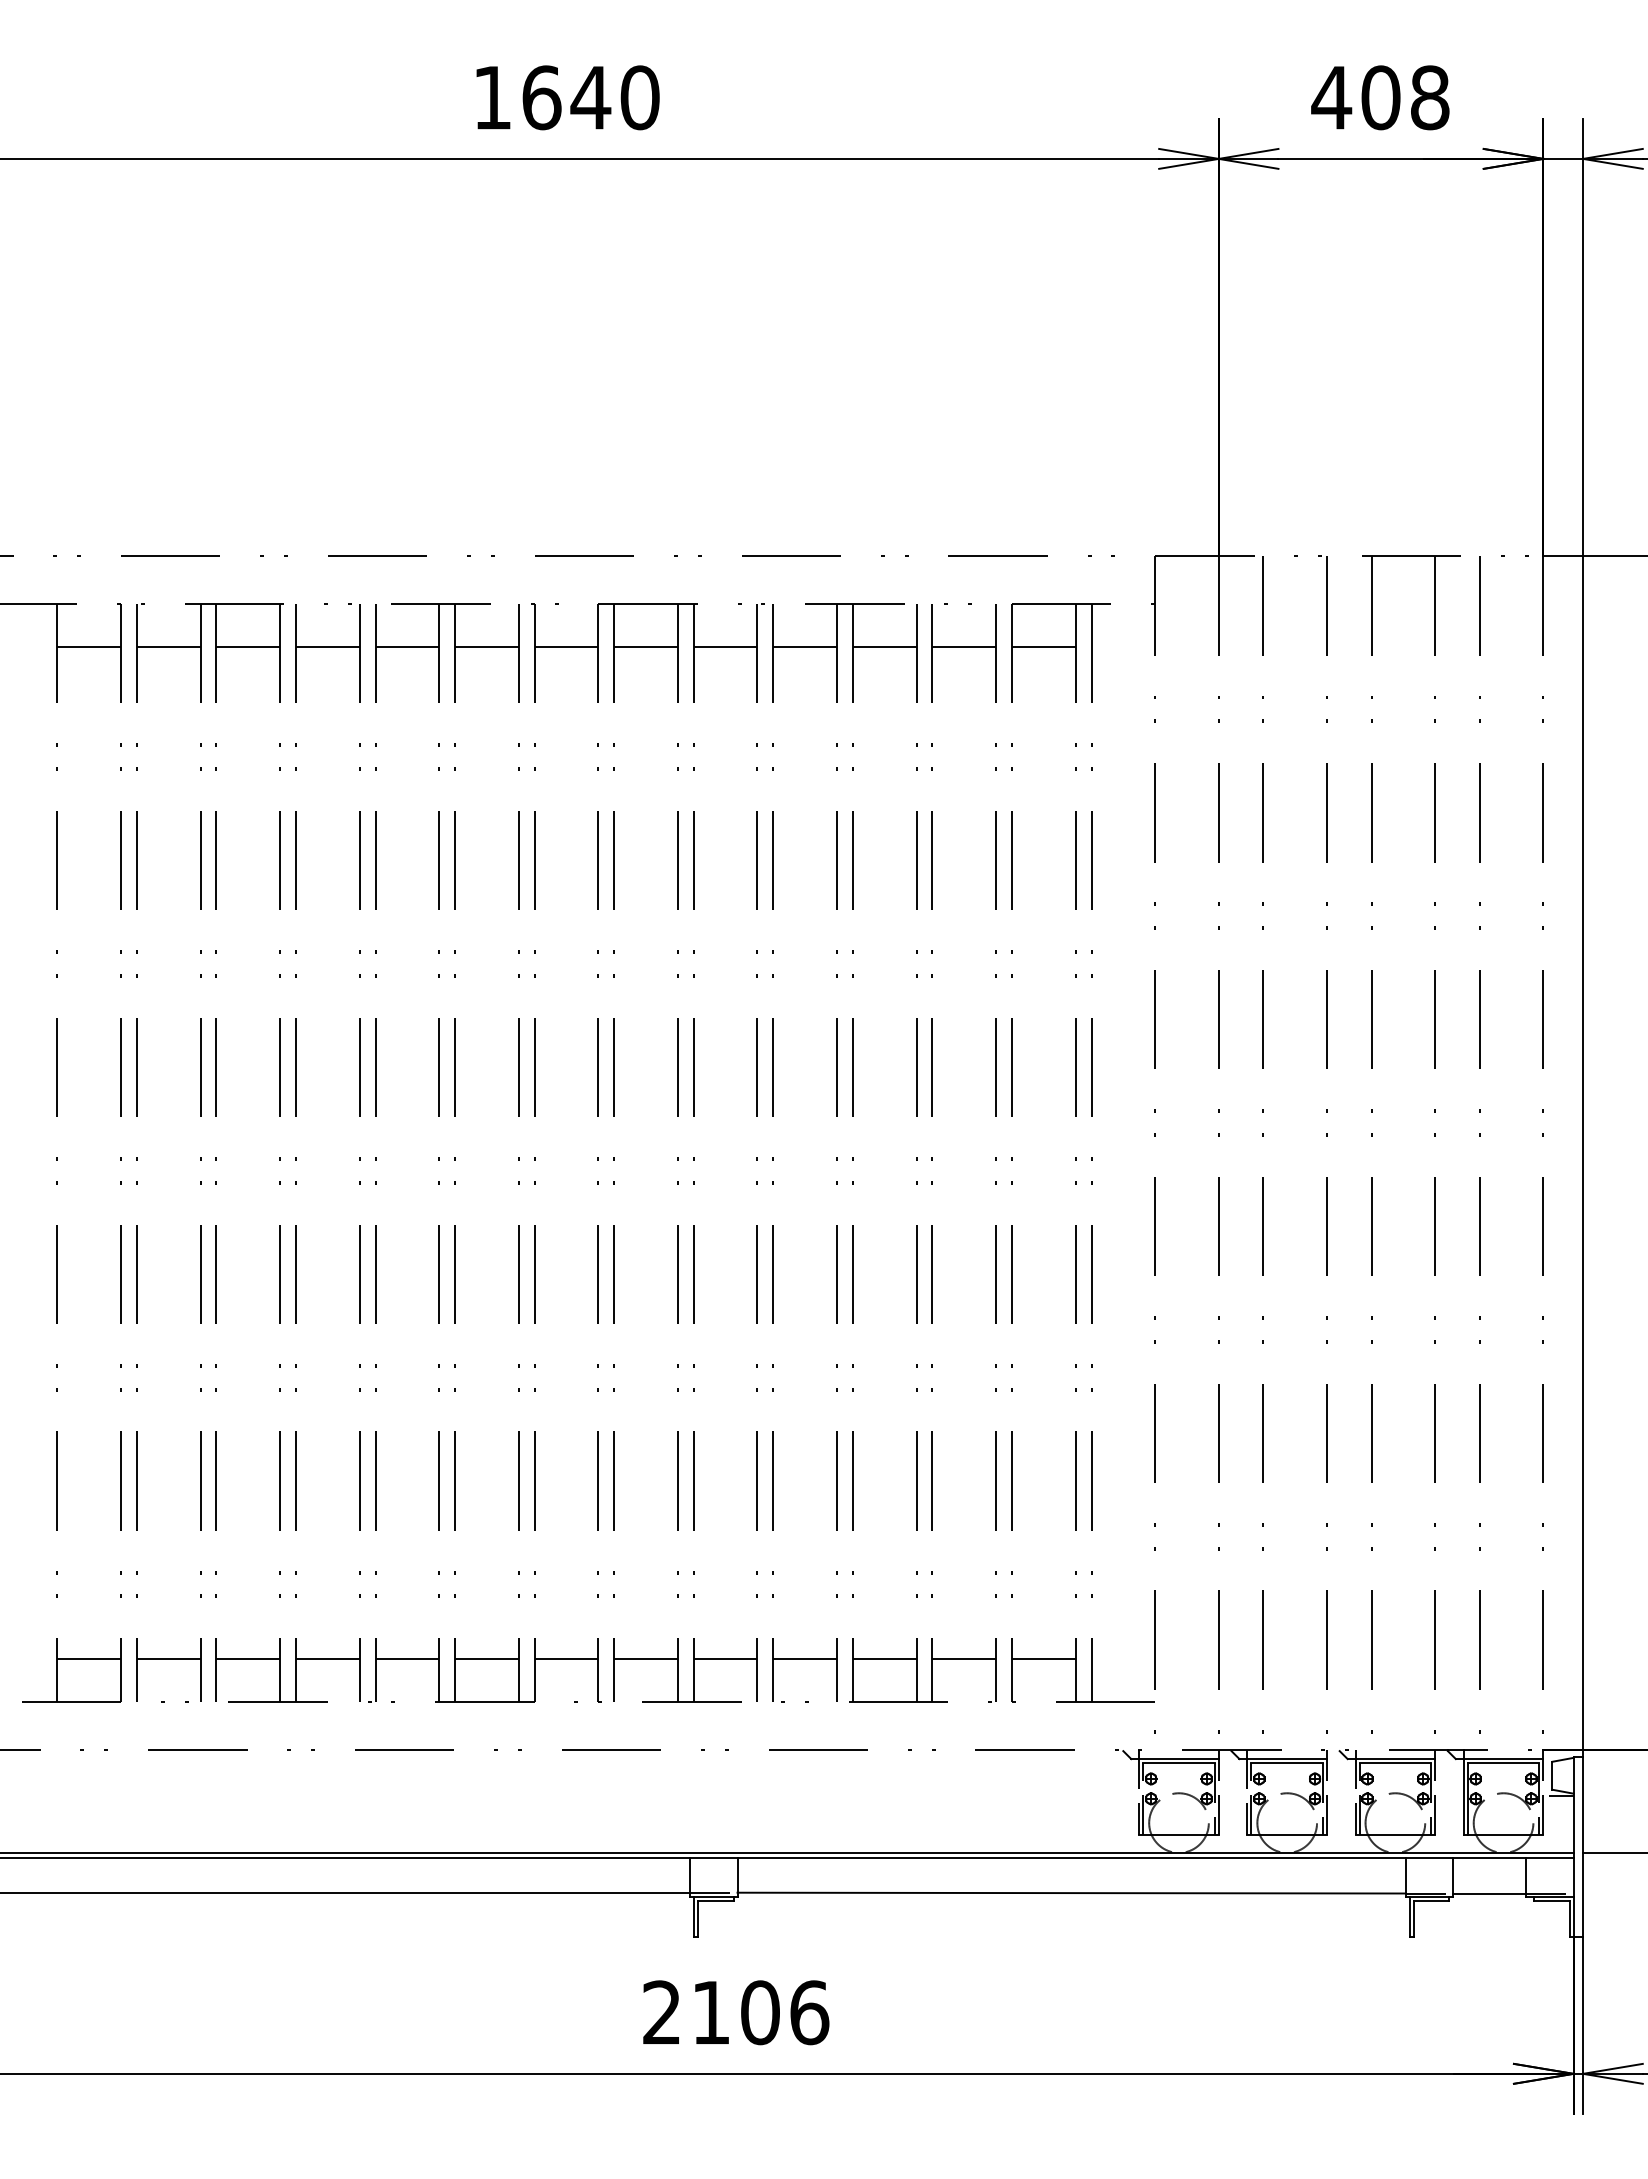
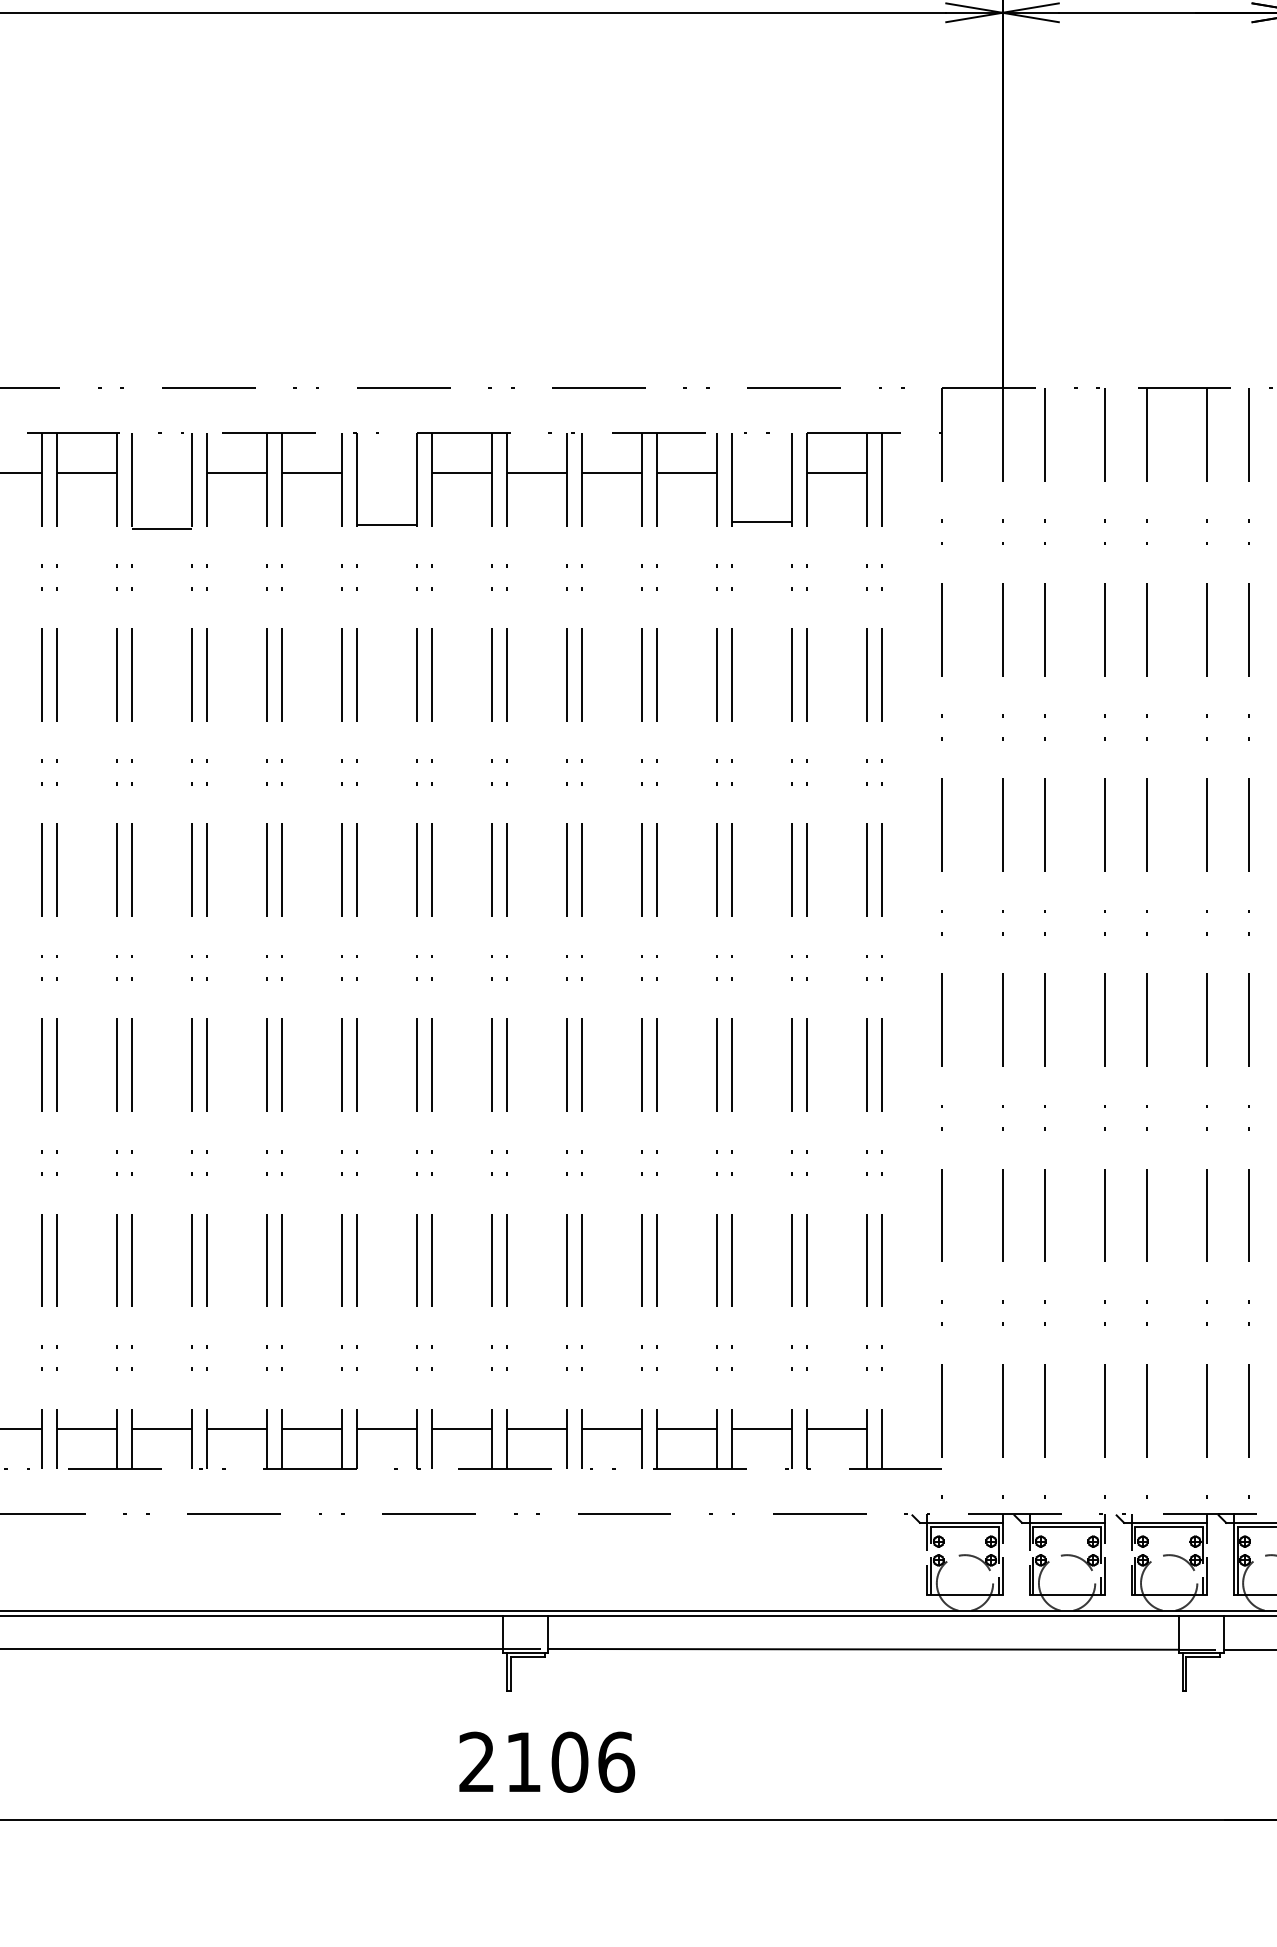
line: (327, 646) -> (161, 528), moved
line: (566, 646) -> (386, 524), moved
line: (964, 646) -> (762, 522), moved

